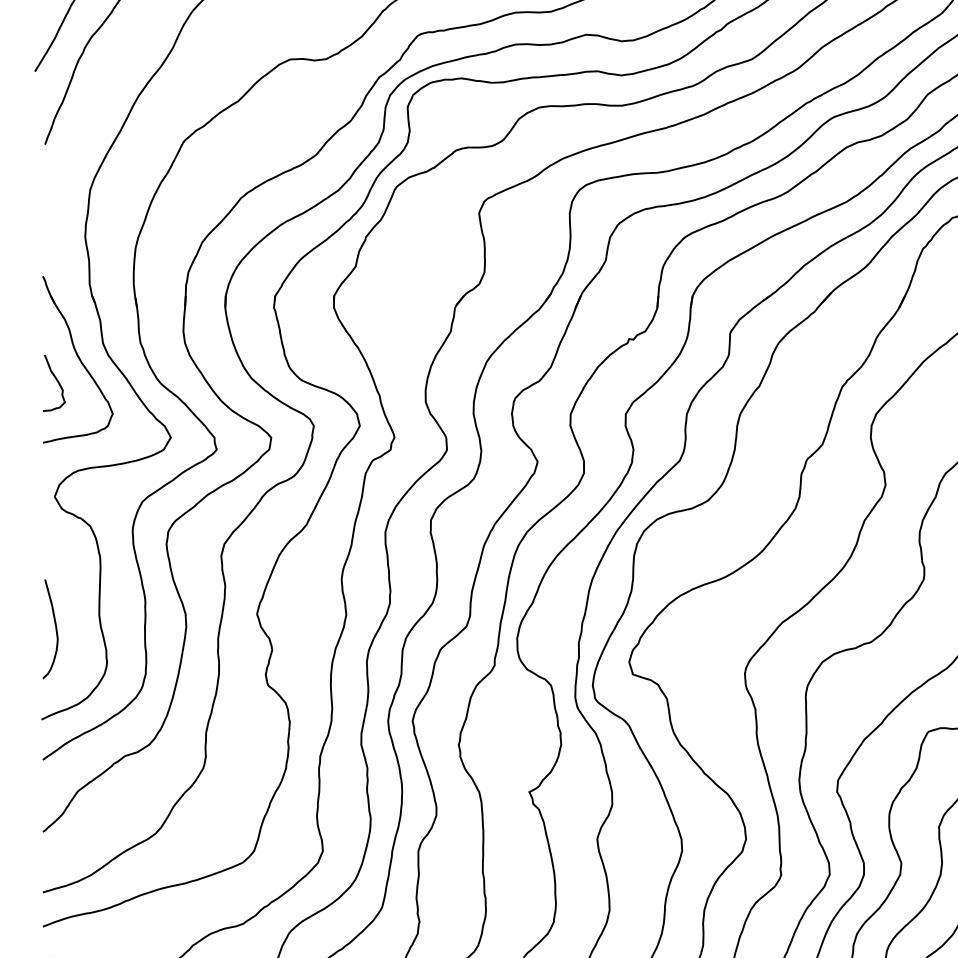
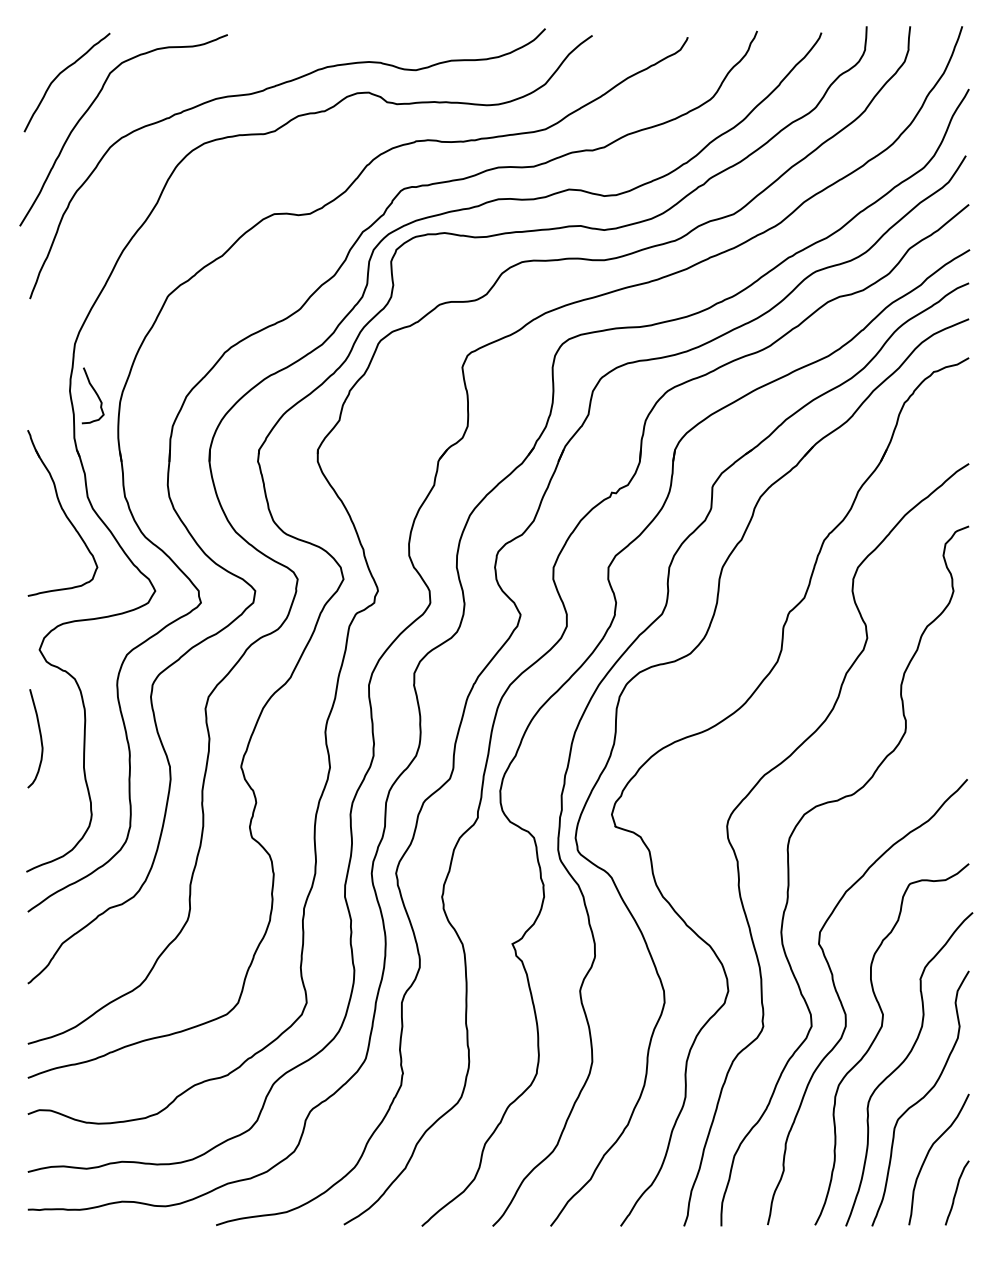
curve: (55, 380) -> (94, 392), moved
curve: (55, 628) -> (40, 738), moved

